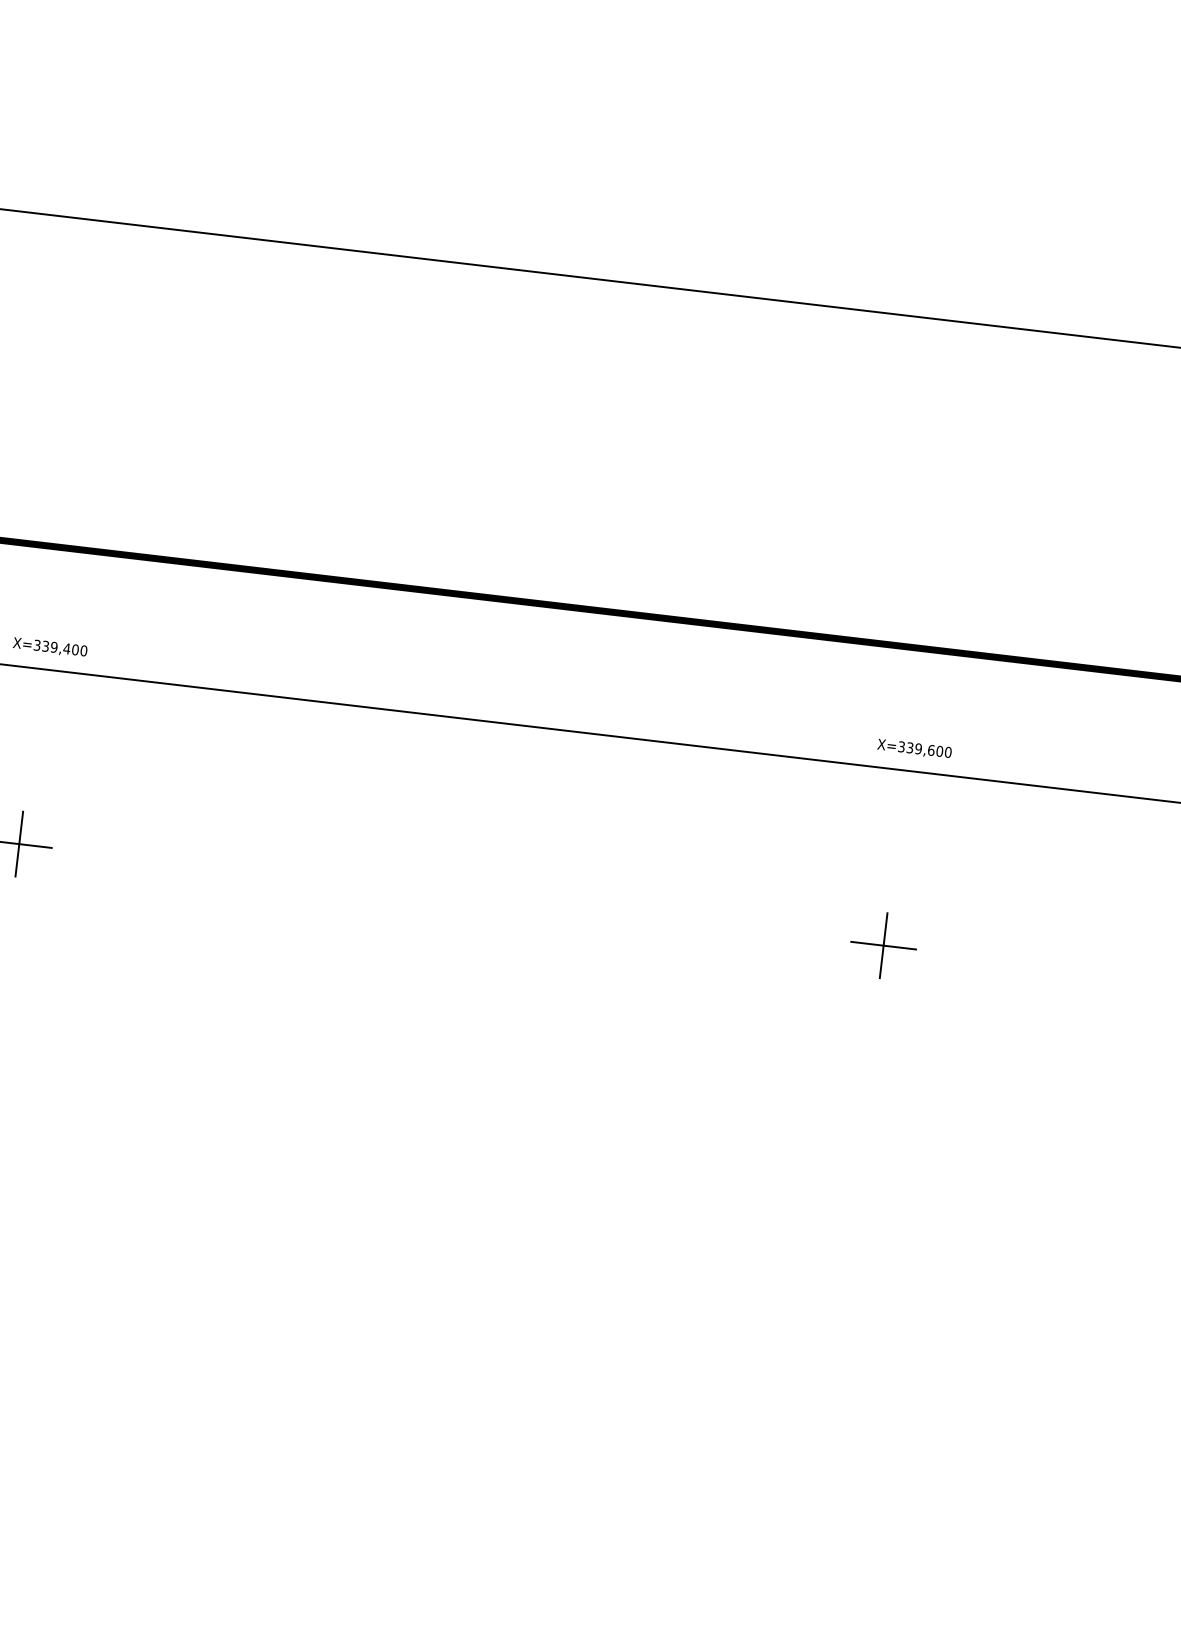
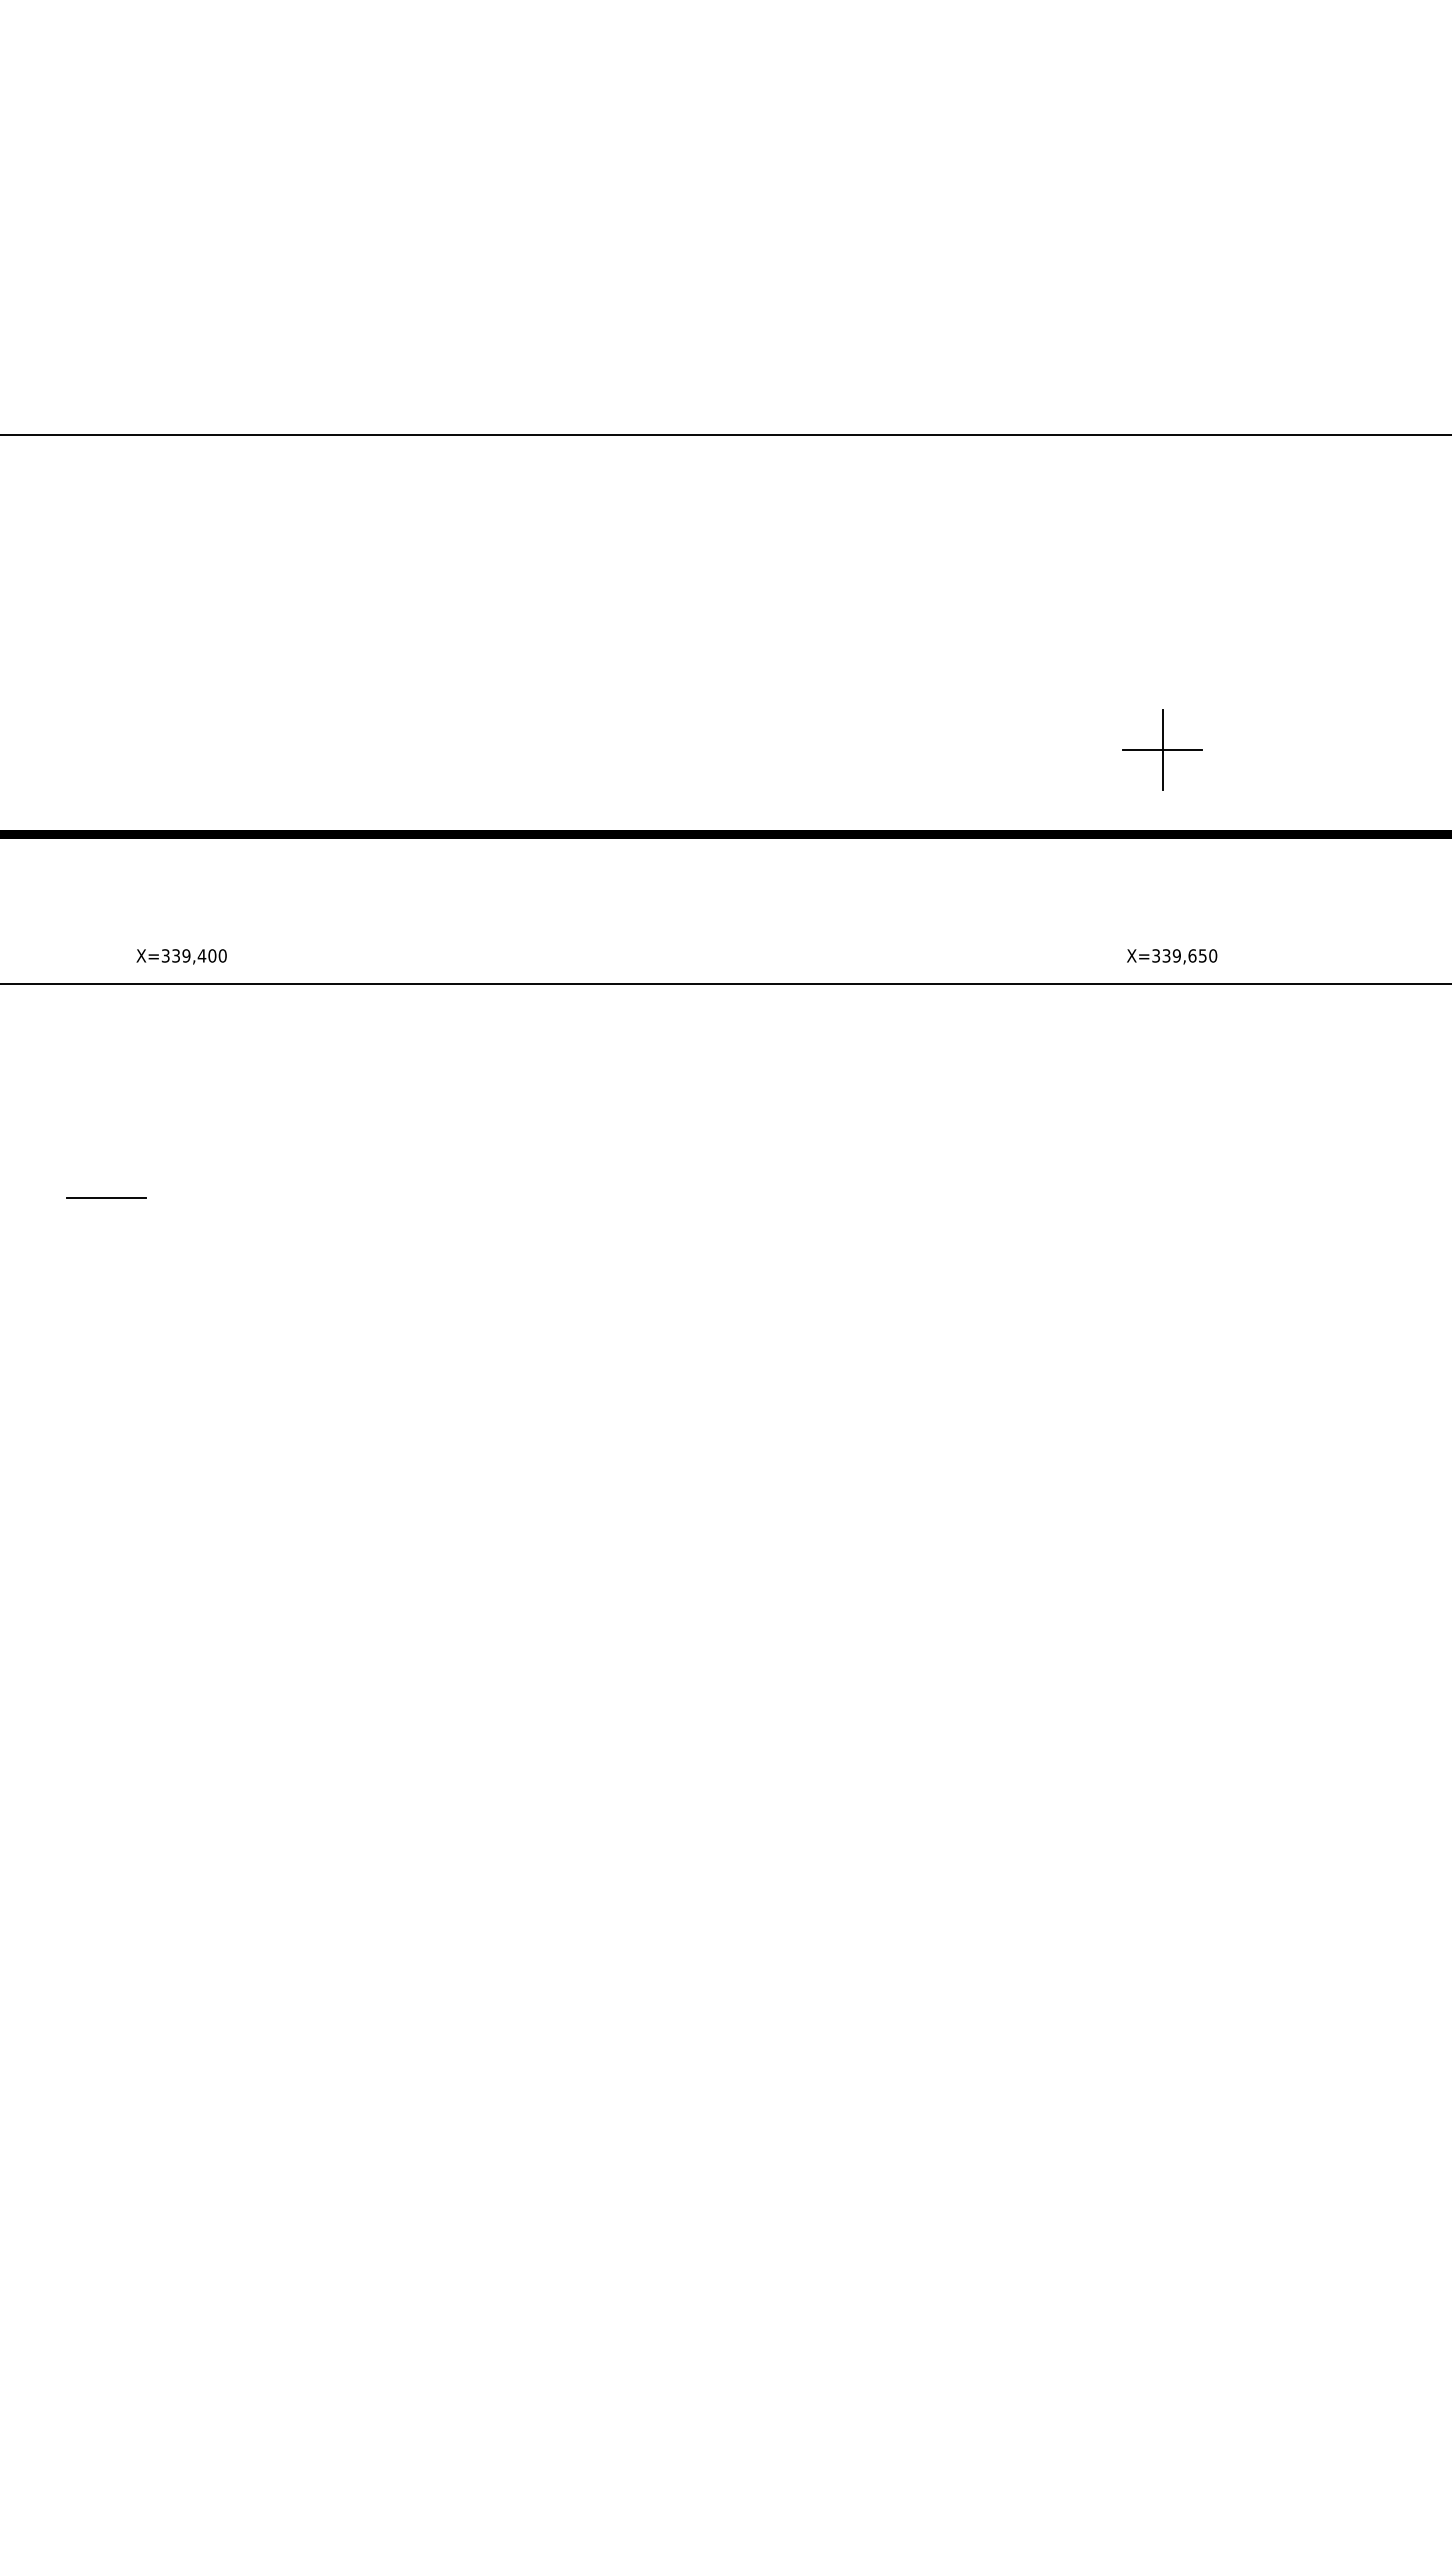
text: (50, 647) -> (181, 956), moved
text: (939, 751) -> (1202, 955), X=339,600 -> X=339,650
line: (19, 843) -> (106, 1197), removed
part: (883, 945) -> (1162, 749), moved

